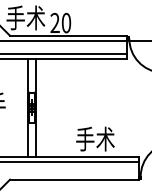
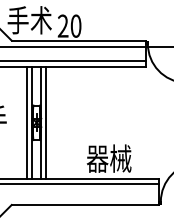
line: (23, 107) -> (26, 122), added
line: (40, 107) -> (46, 122), added
text: (94, 138) -> (108, 158), 手术 -> 器械

